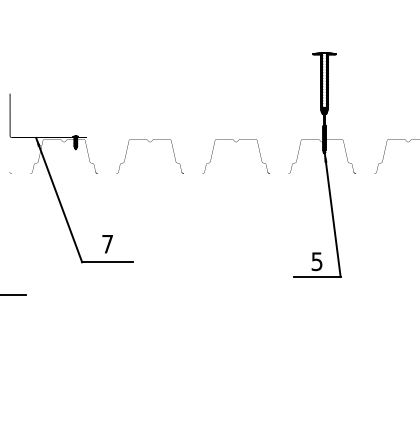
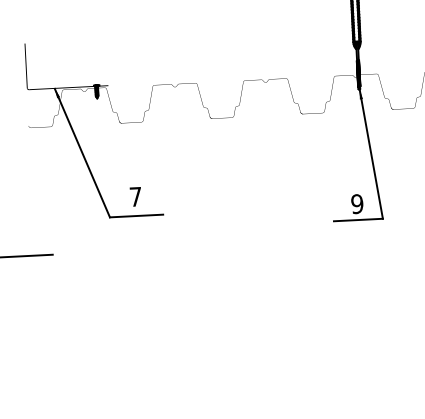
text: (316, 261) -> (356, 204), 5 -> 9

